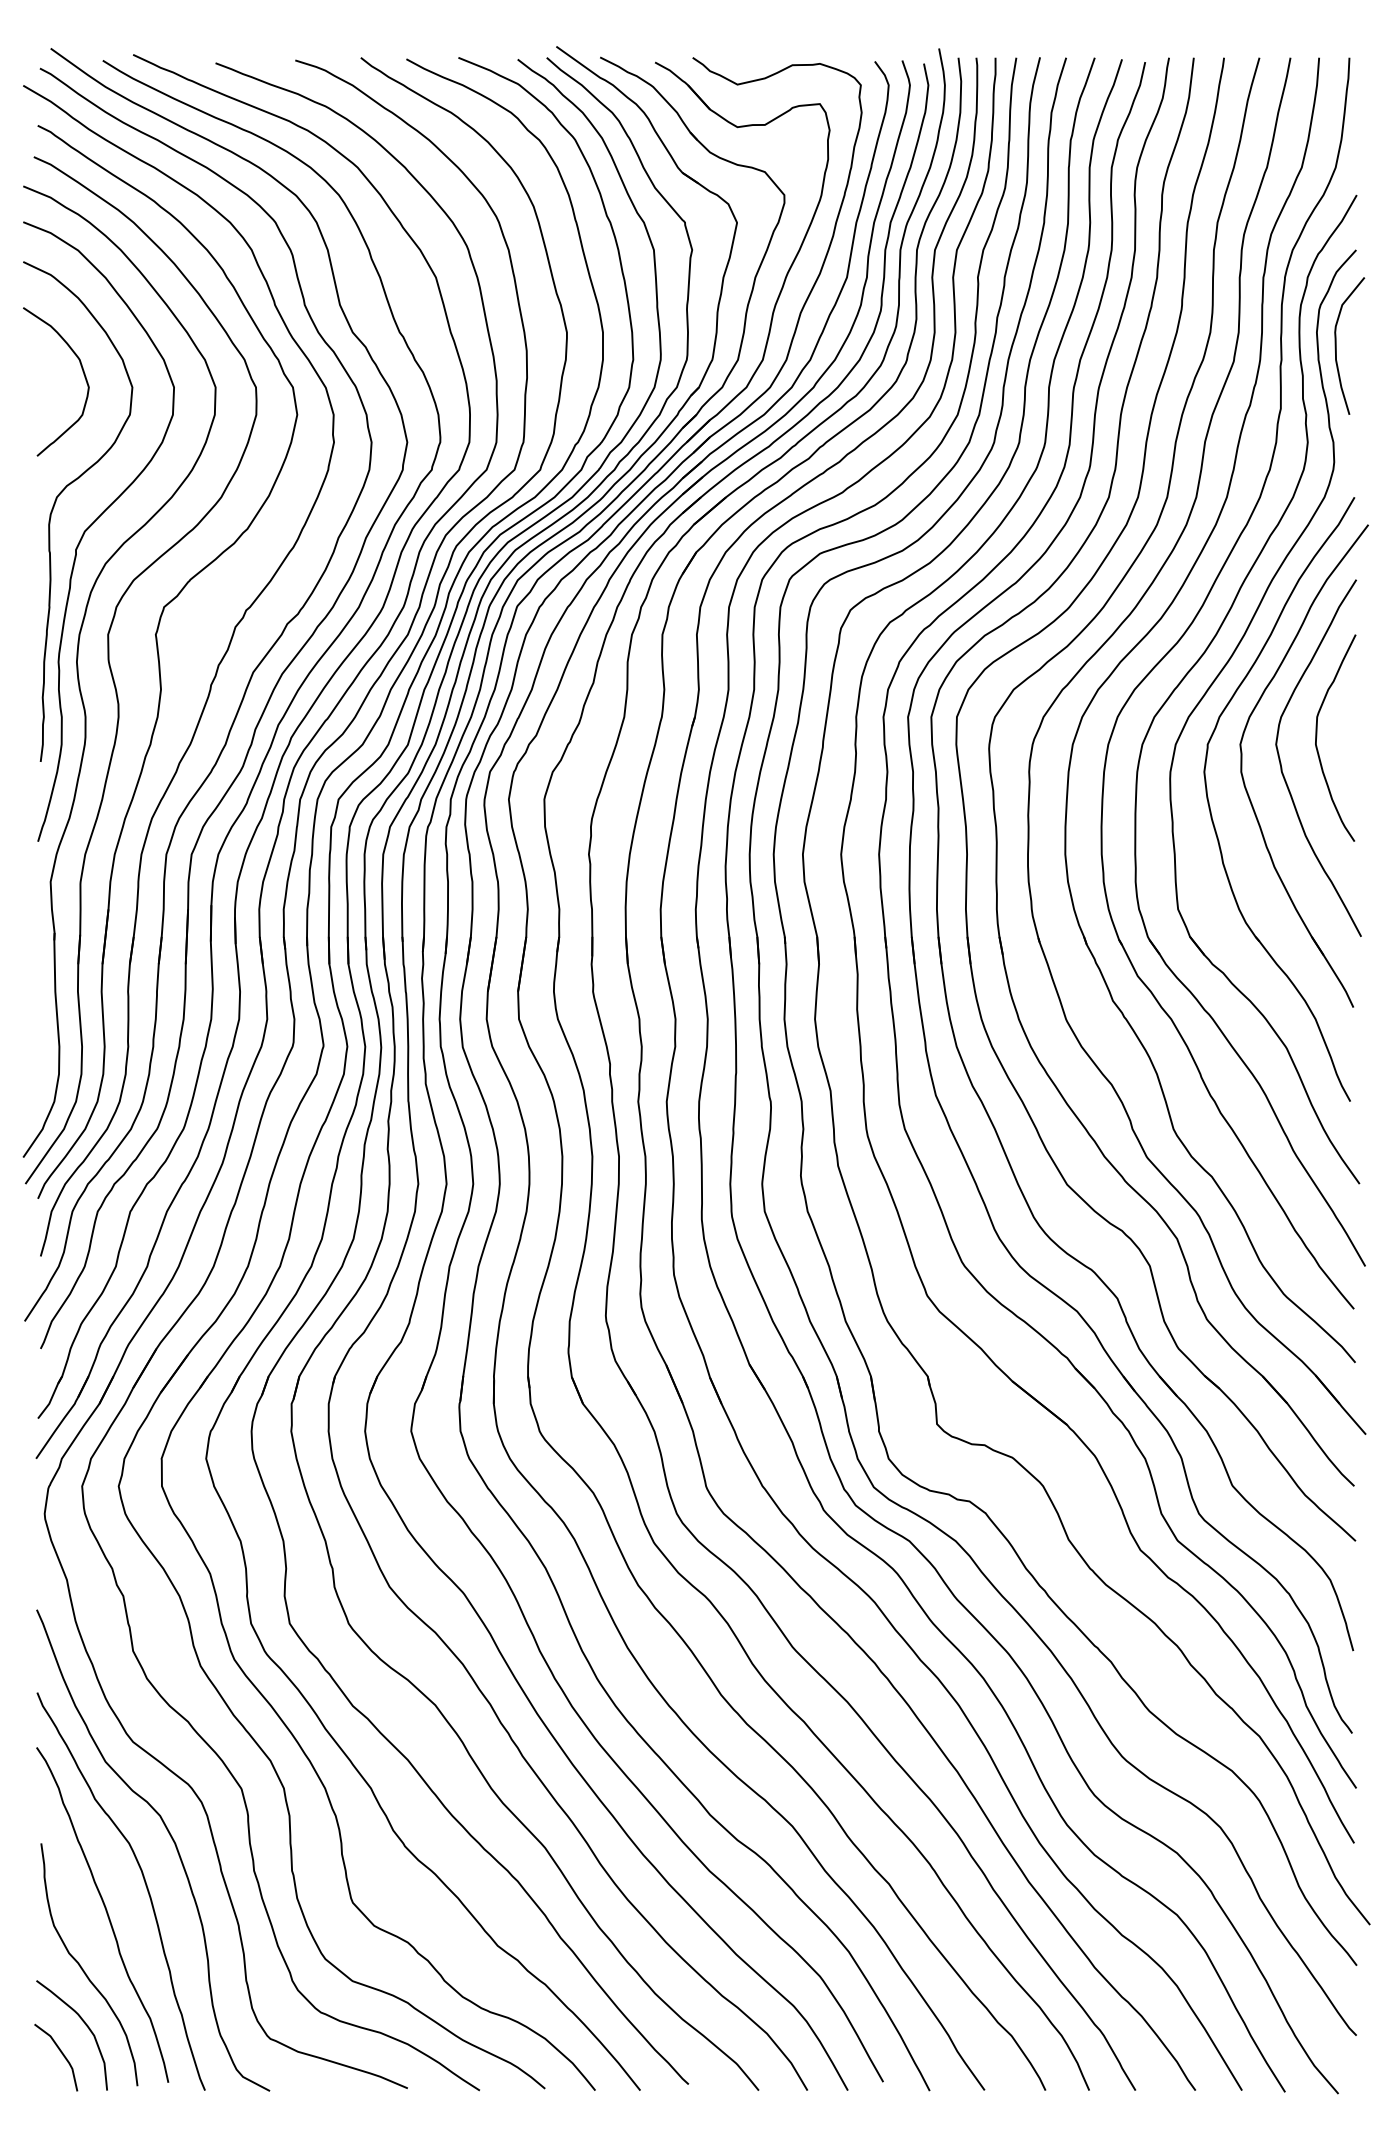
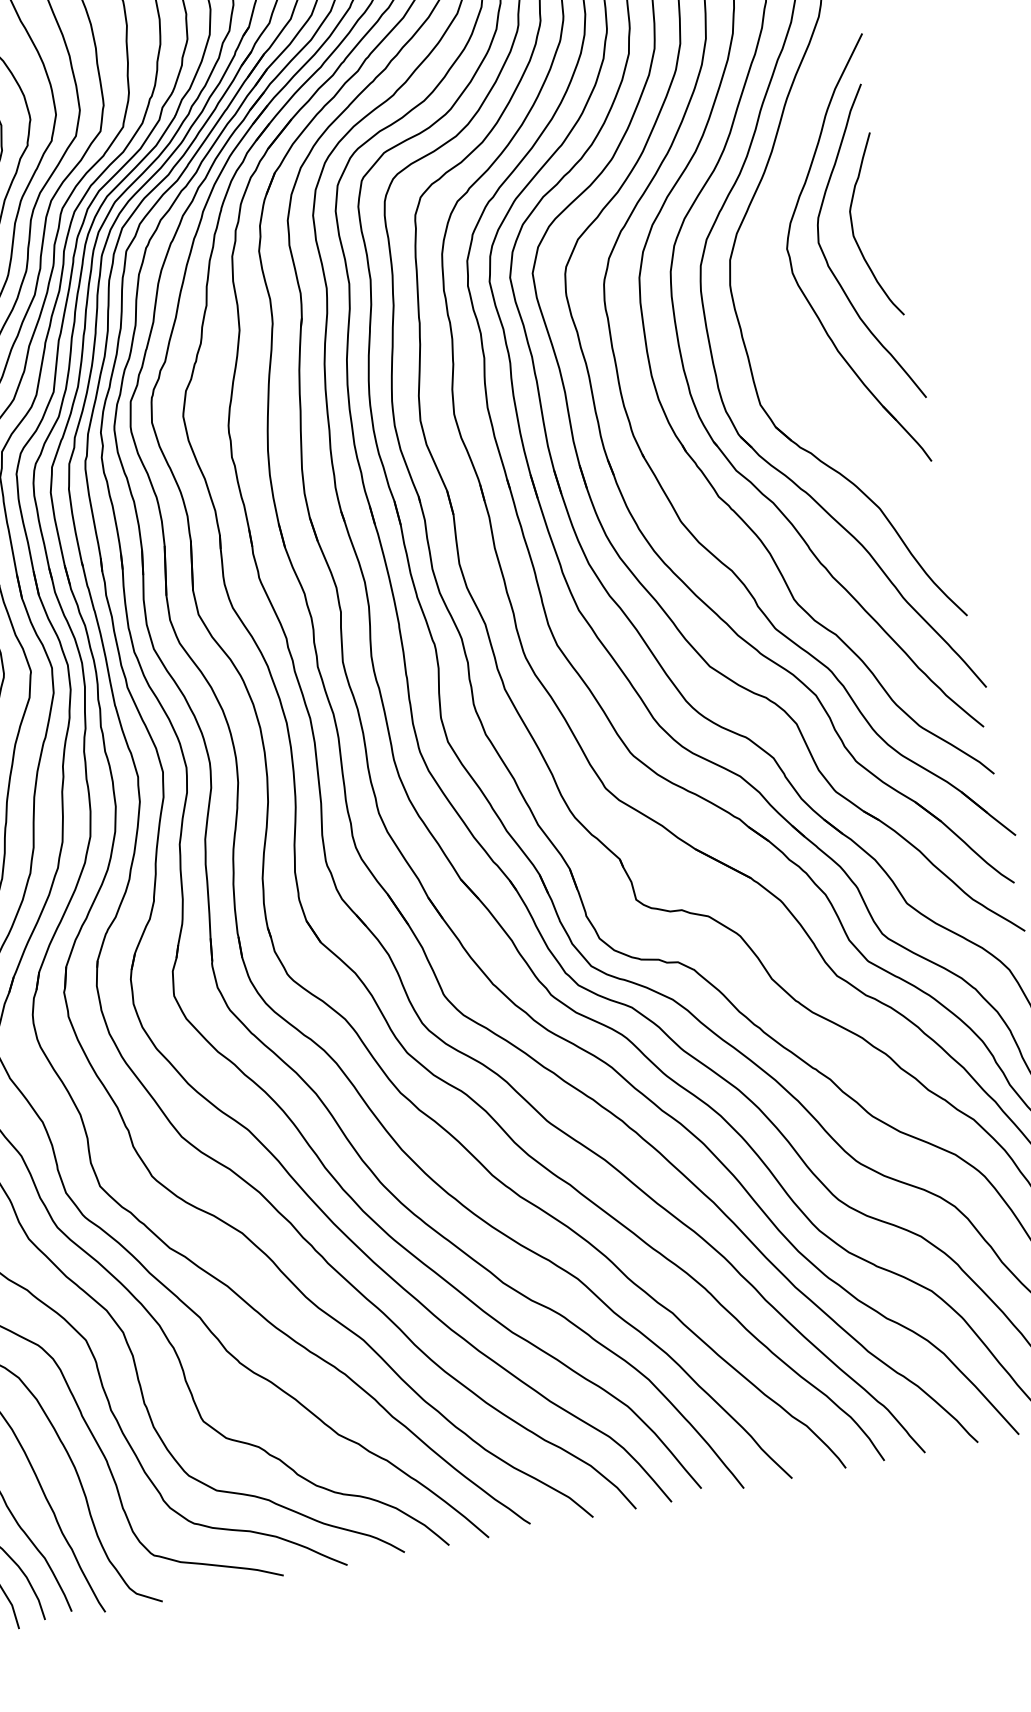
part: (1212, 815) -> (774, 316), removed

